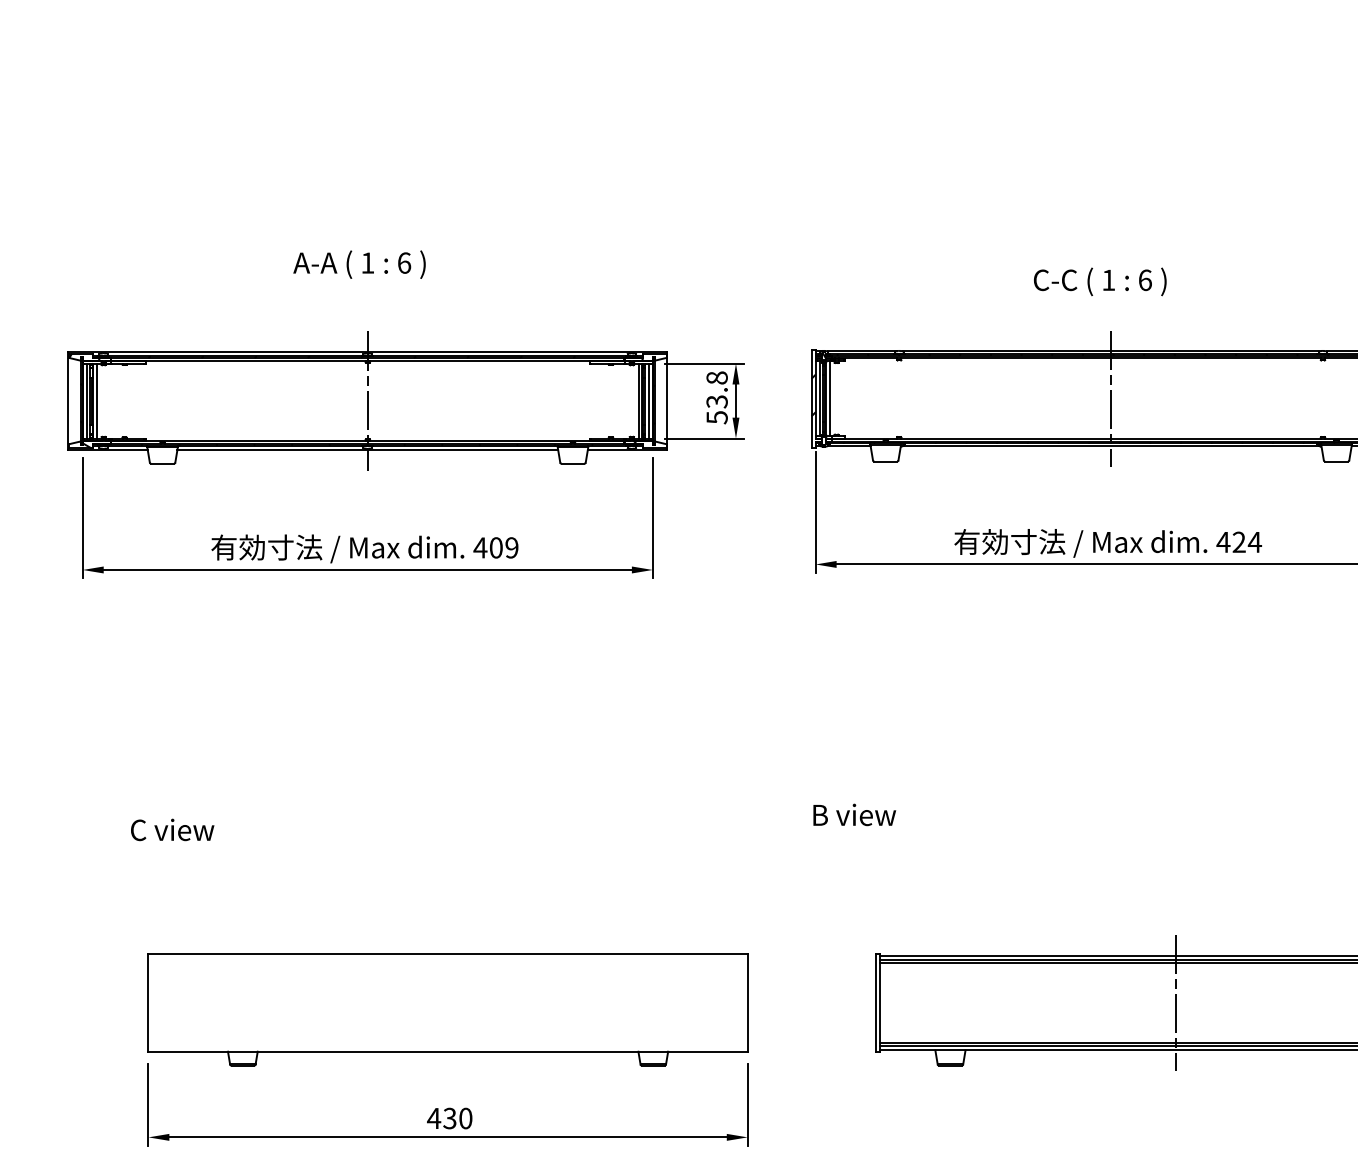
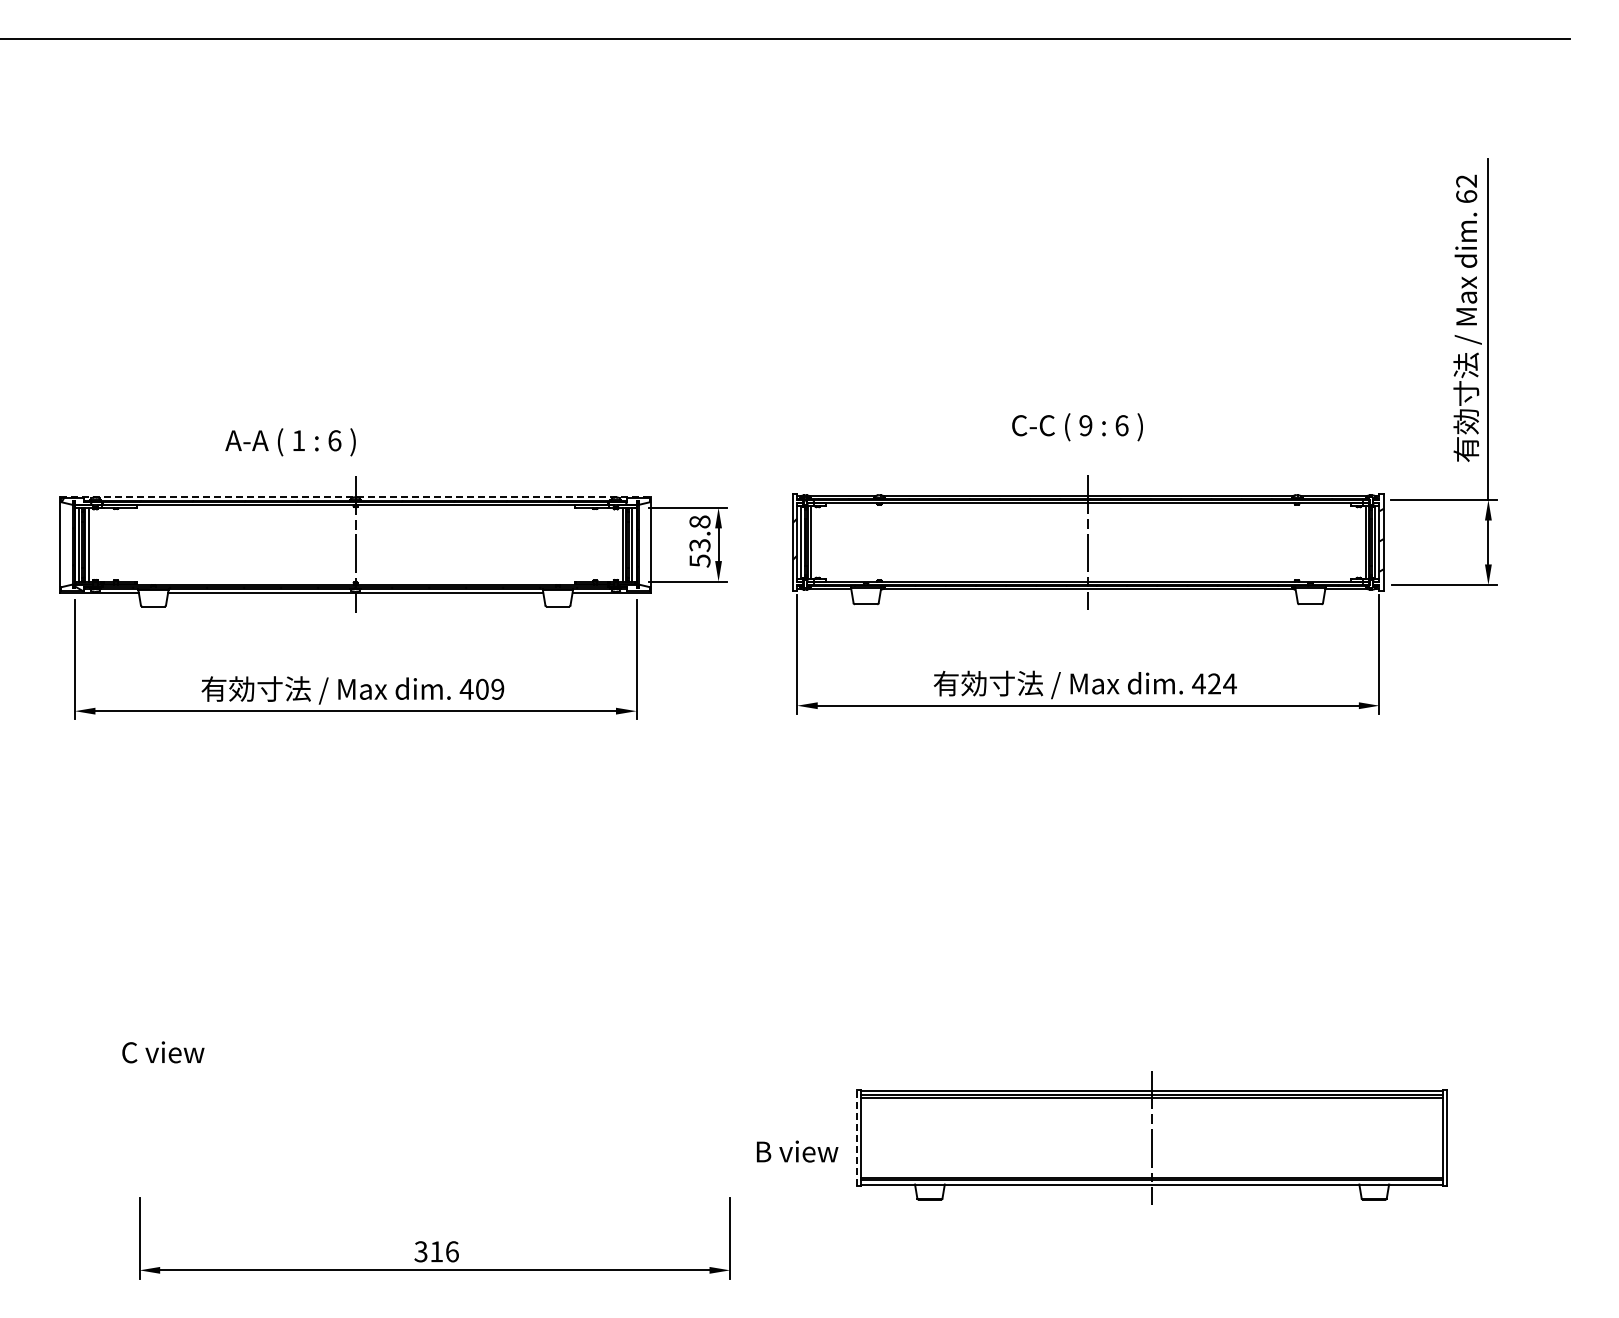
text: (359, 264) -> (290, 442), moved
text: (1108, 280) -> (1085, 425), 1 -> 9
line: (368, 352) -> (356, 496), solid -> dashed
text: (854, 814) -> (797, 1151), moved
text: (172, 830) -> (163, 1052), moved
line: (875, 1002) -> (856, 1137), solid -> dashed
part: (447, 1009) -> (434, 1144), removed
text: (449, 1118) -> (436, 1251), 430 -> 316

